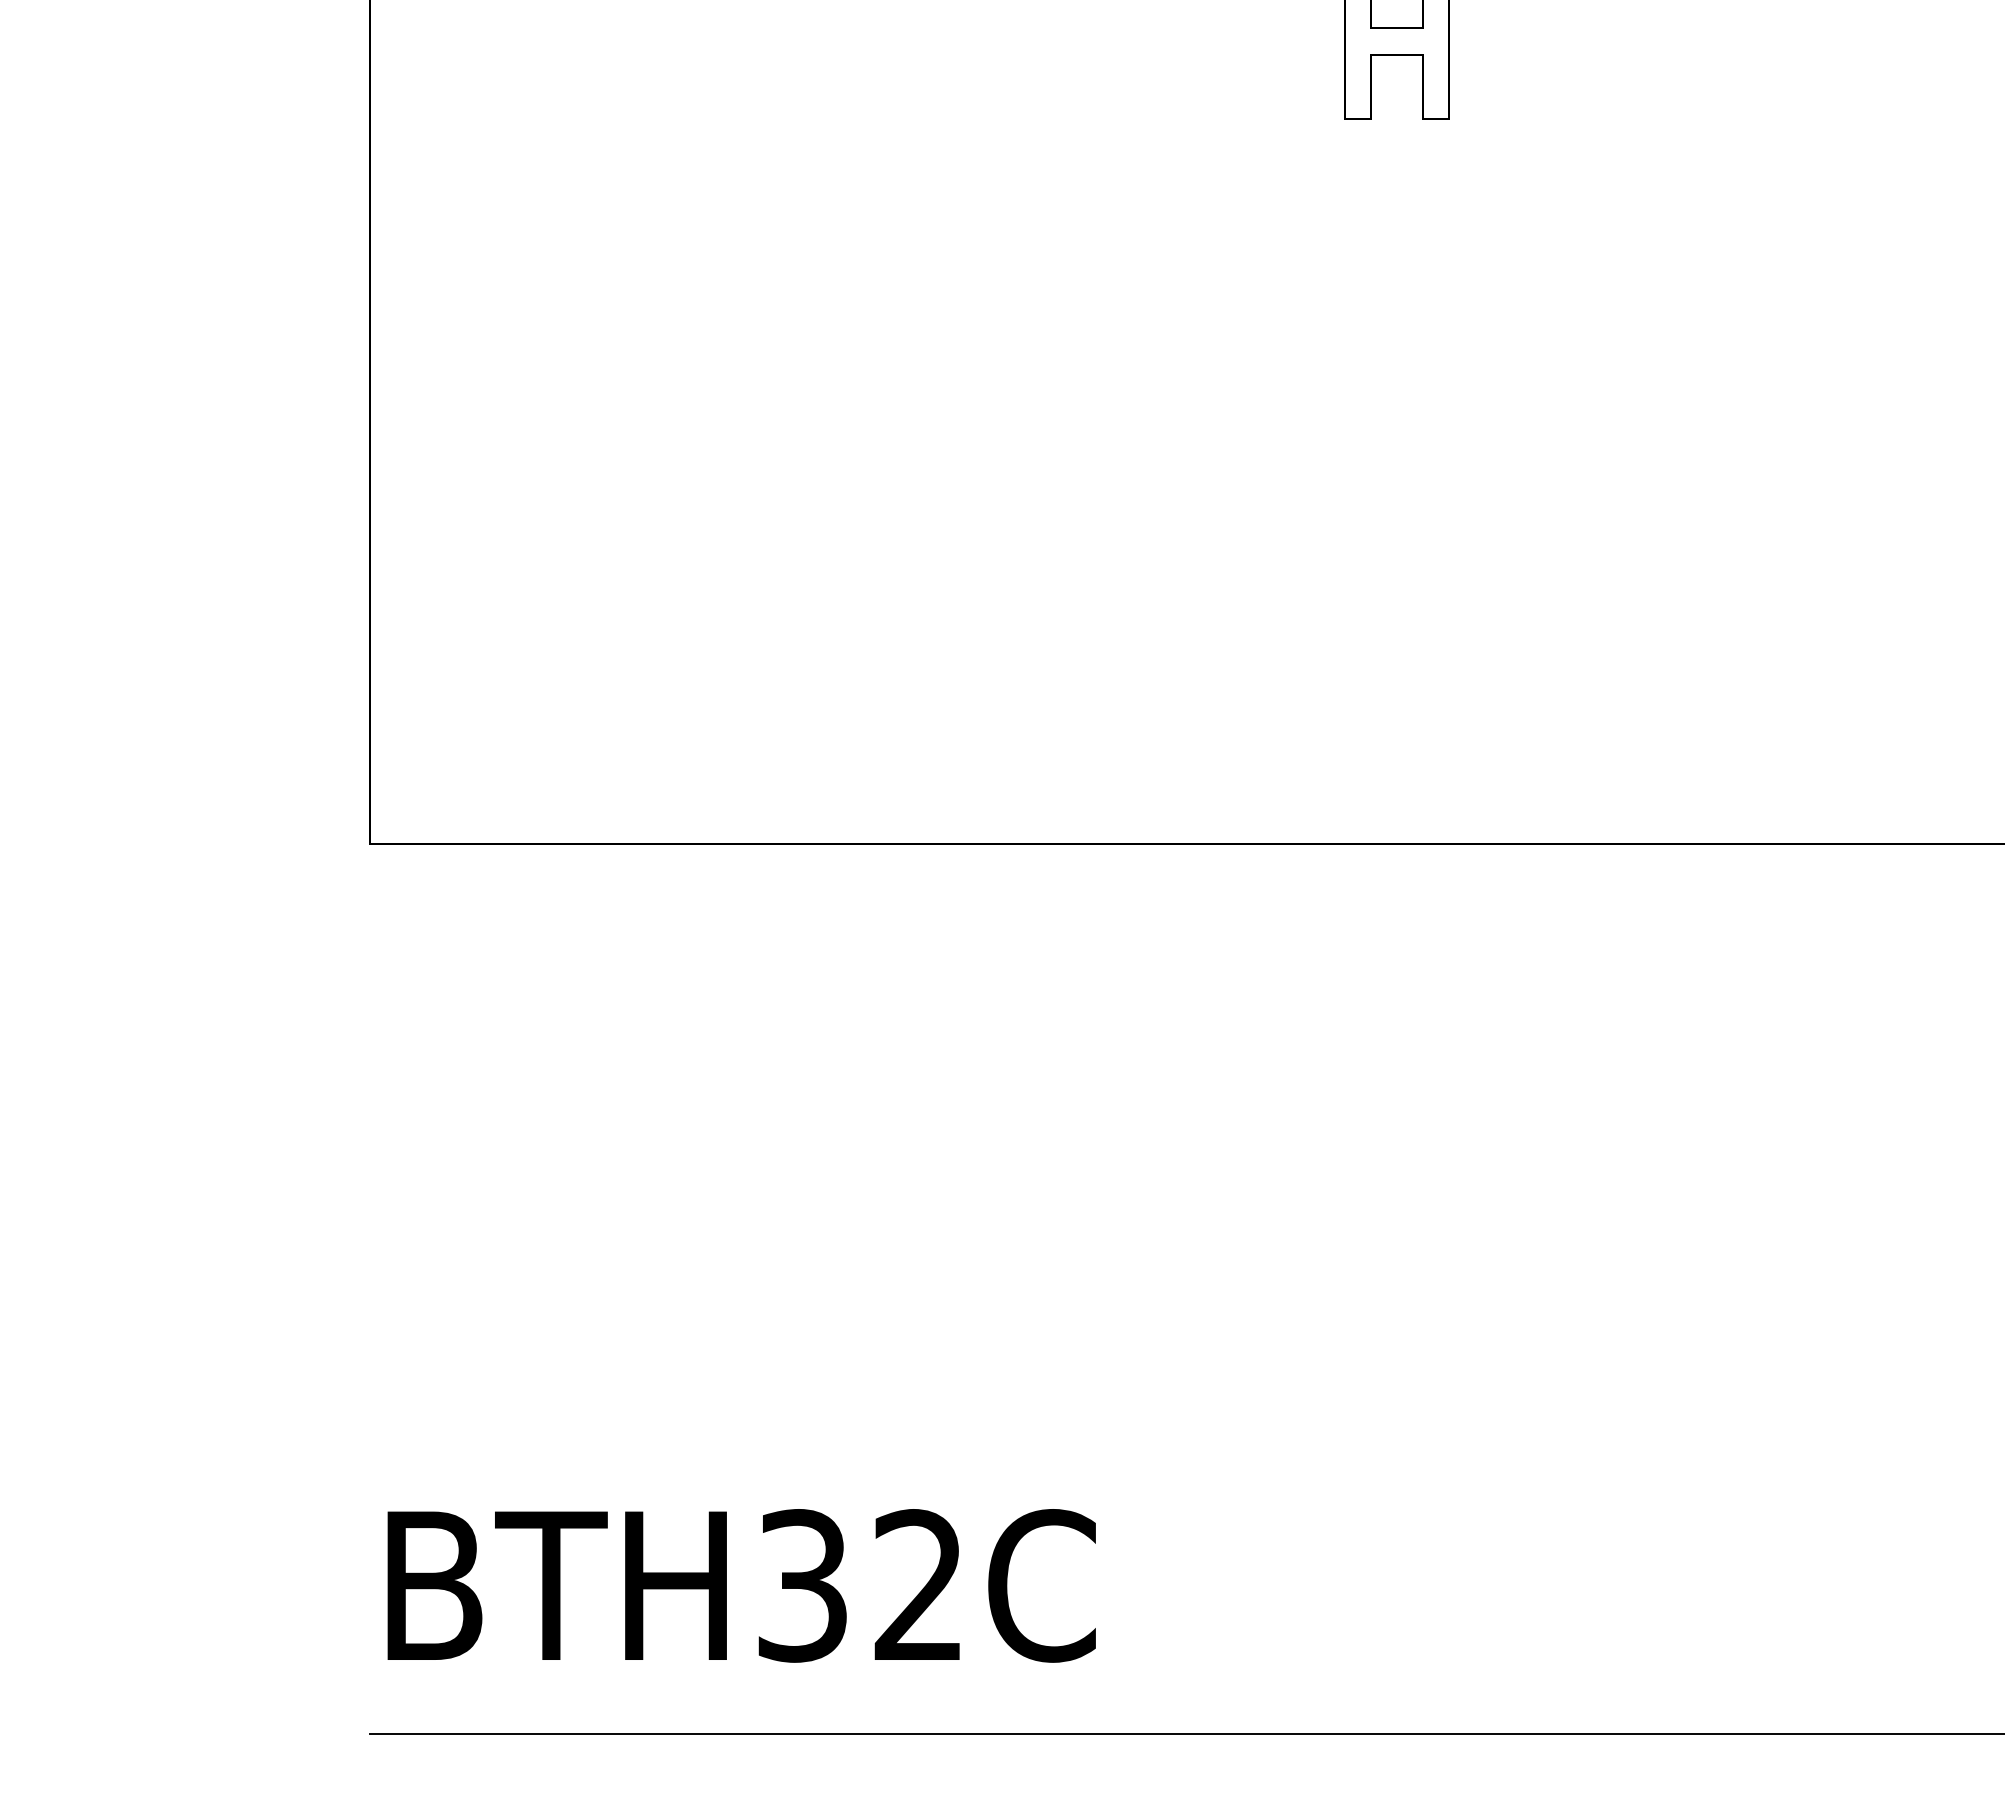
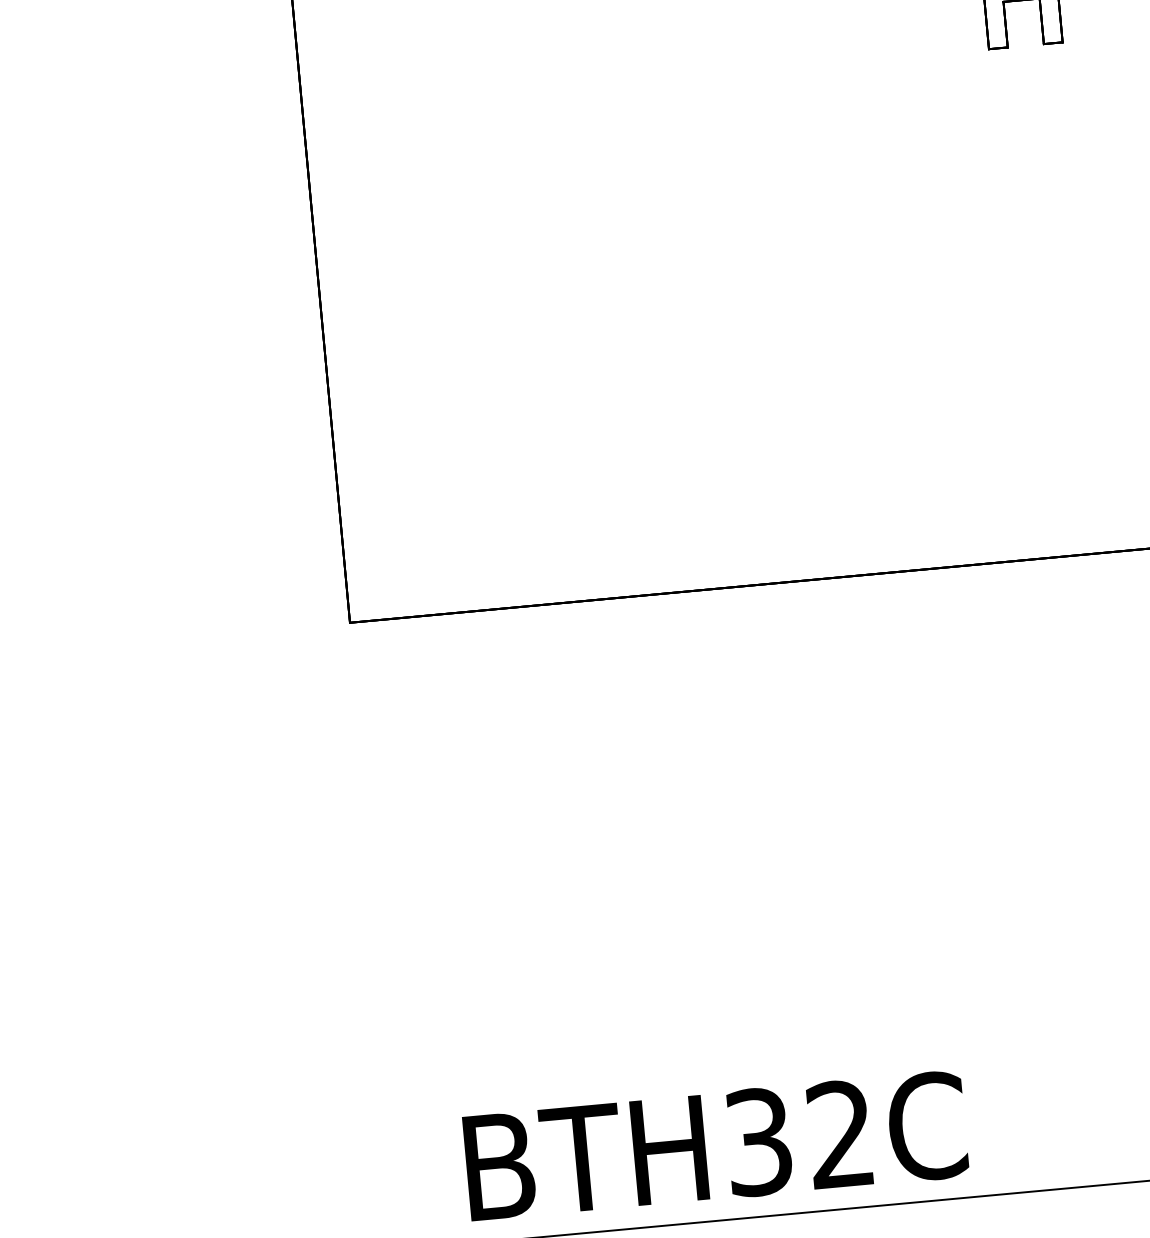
text: (741, 1585) -> (715, 1145), moved

